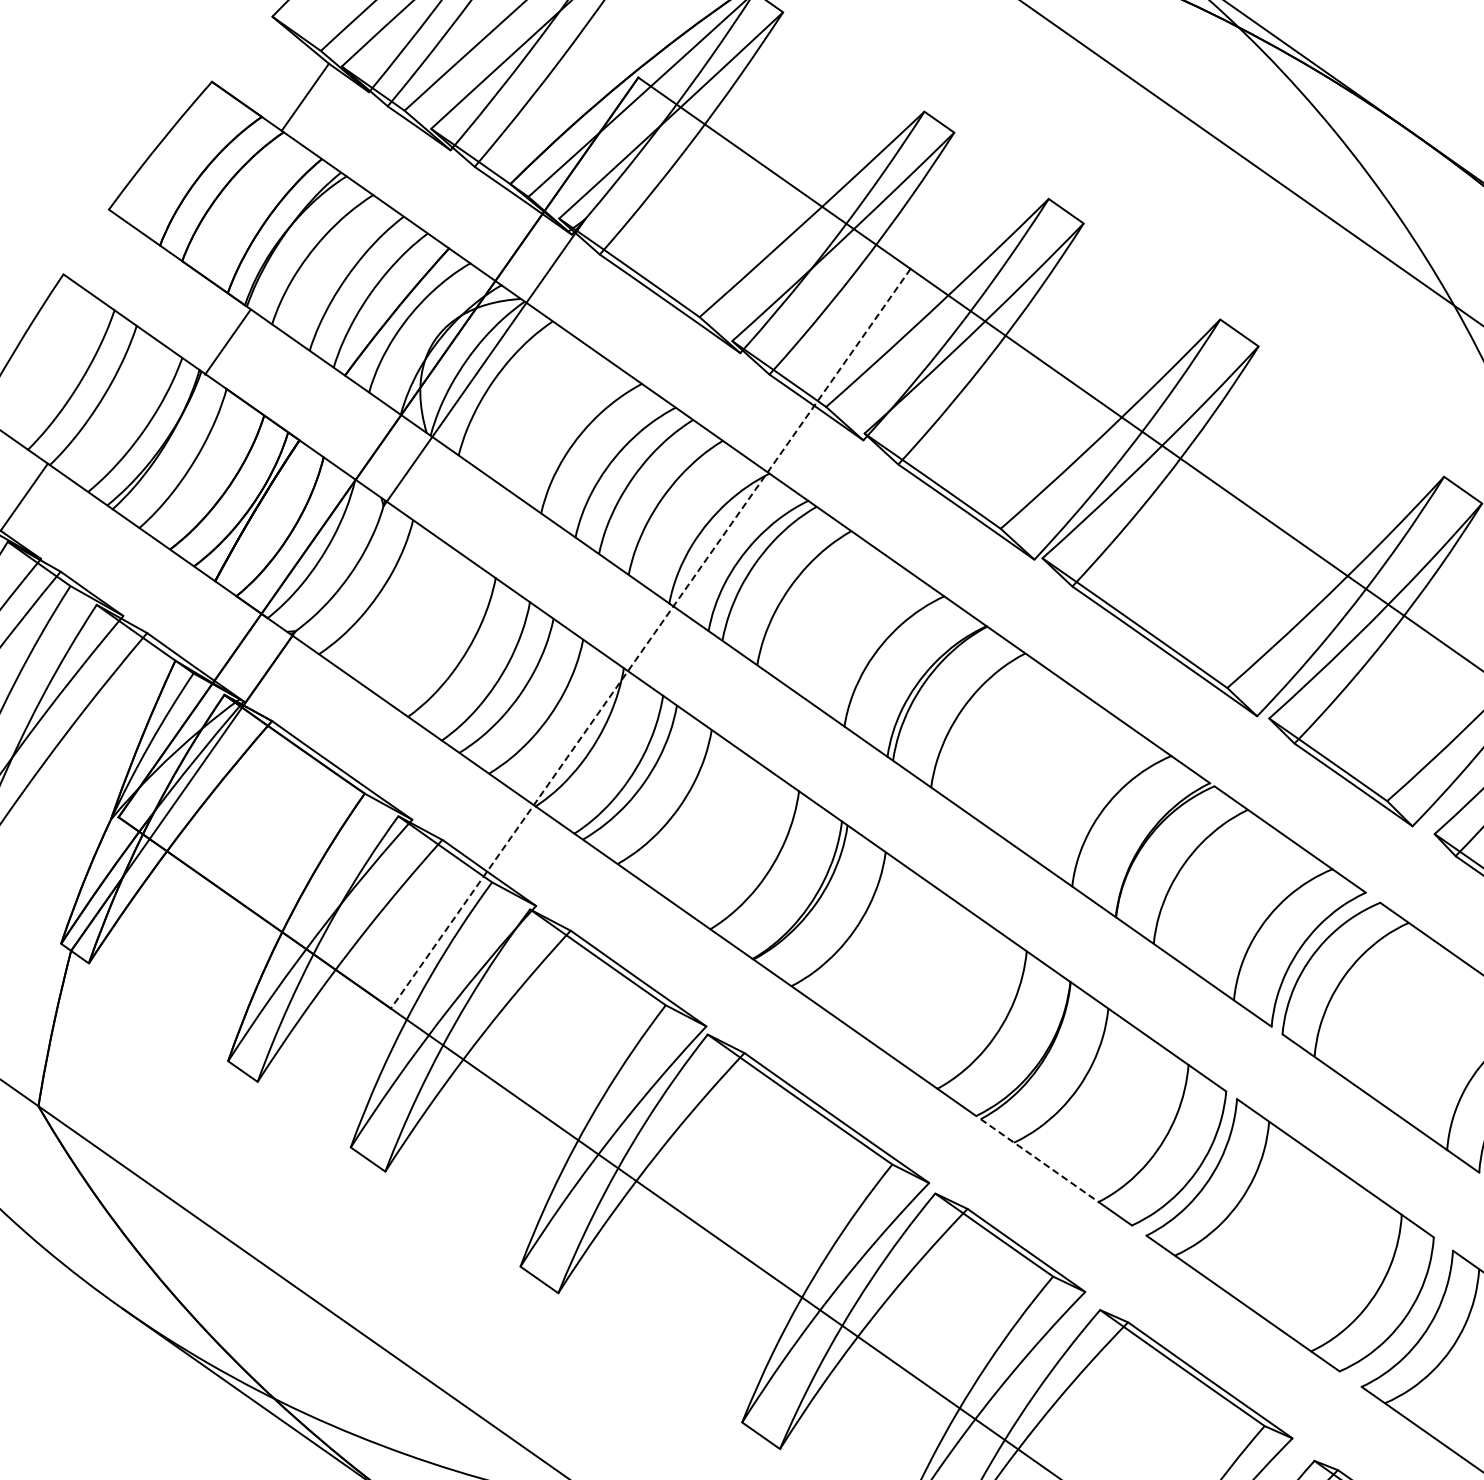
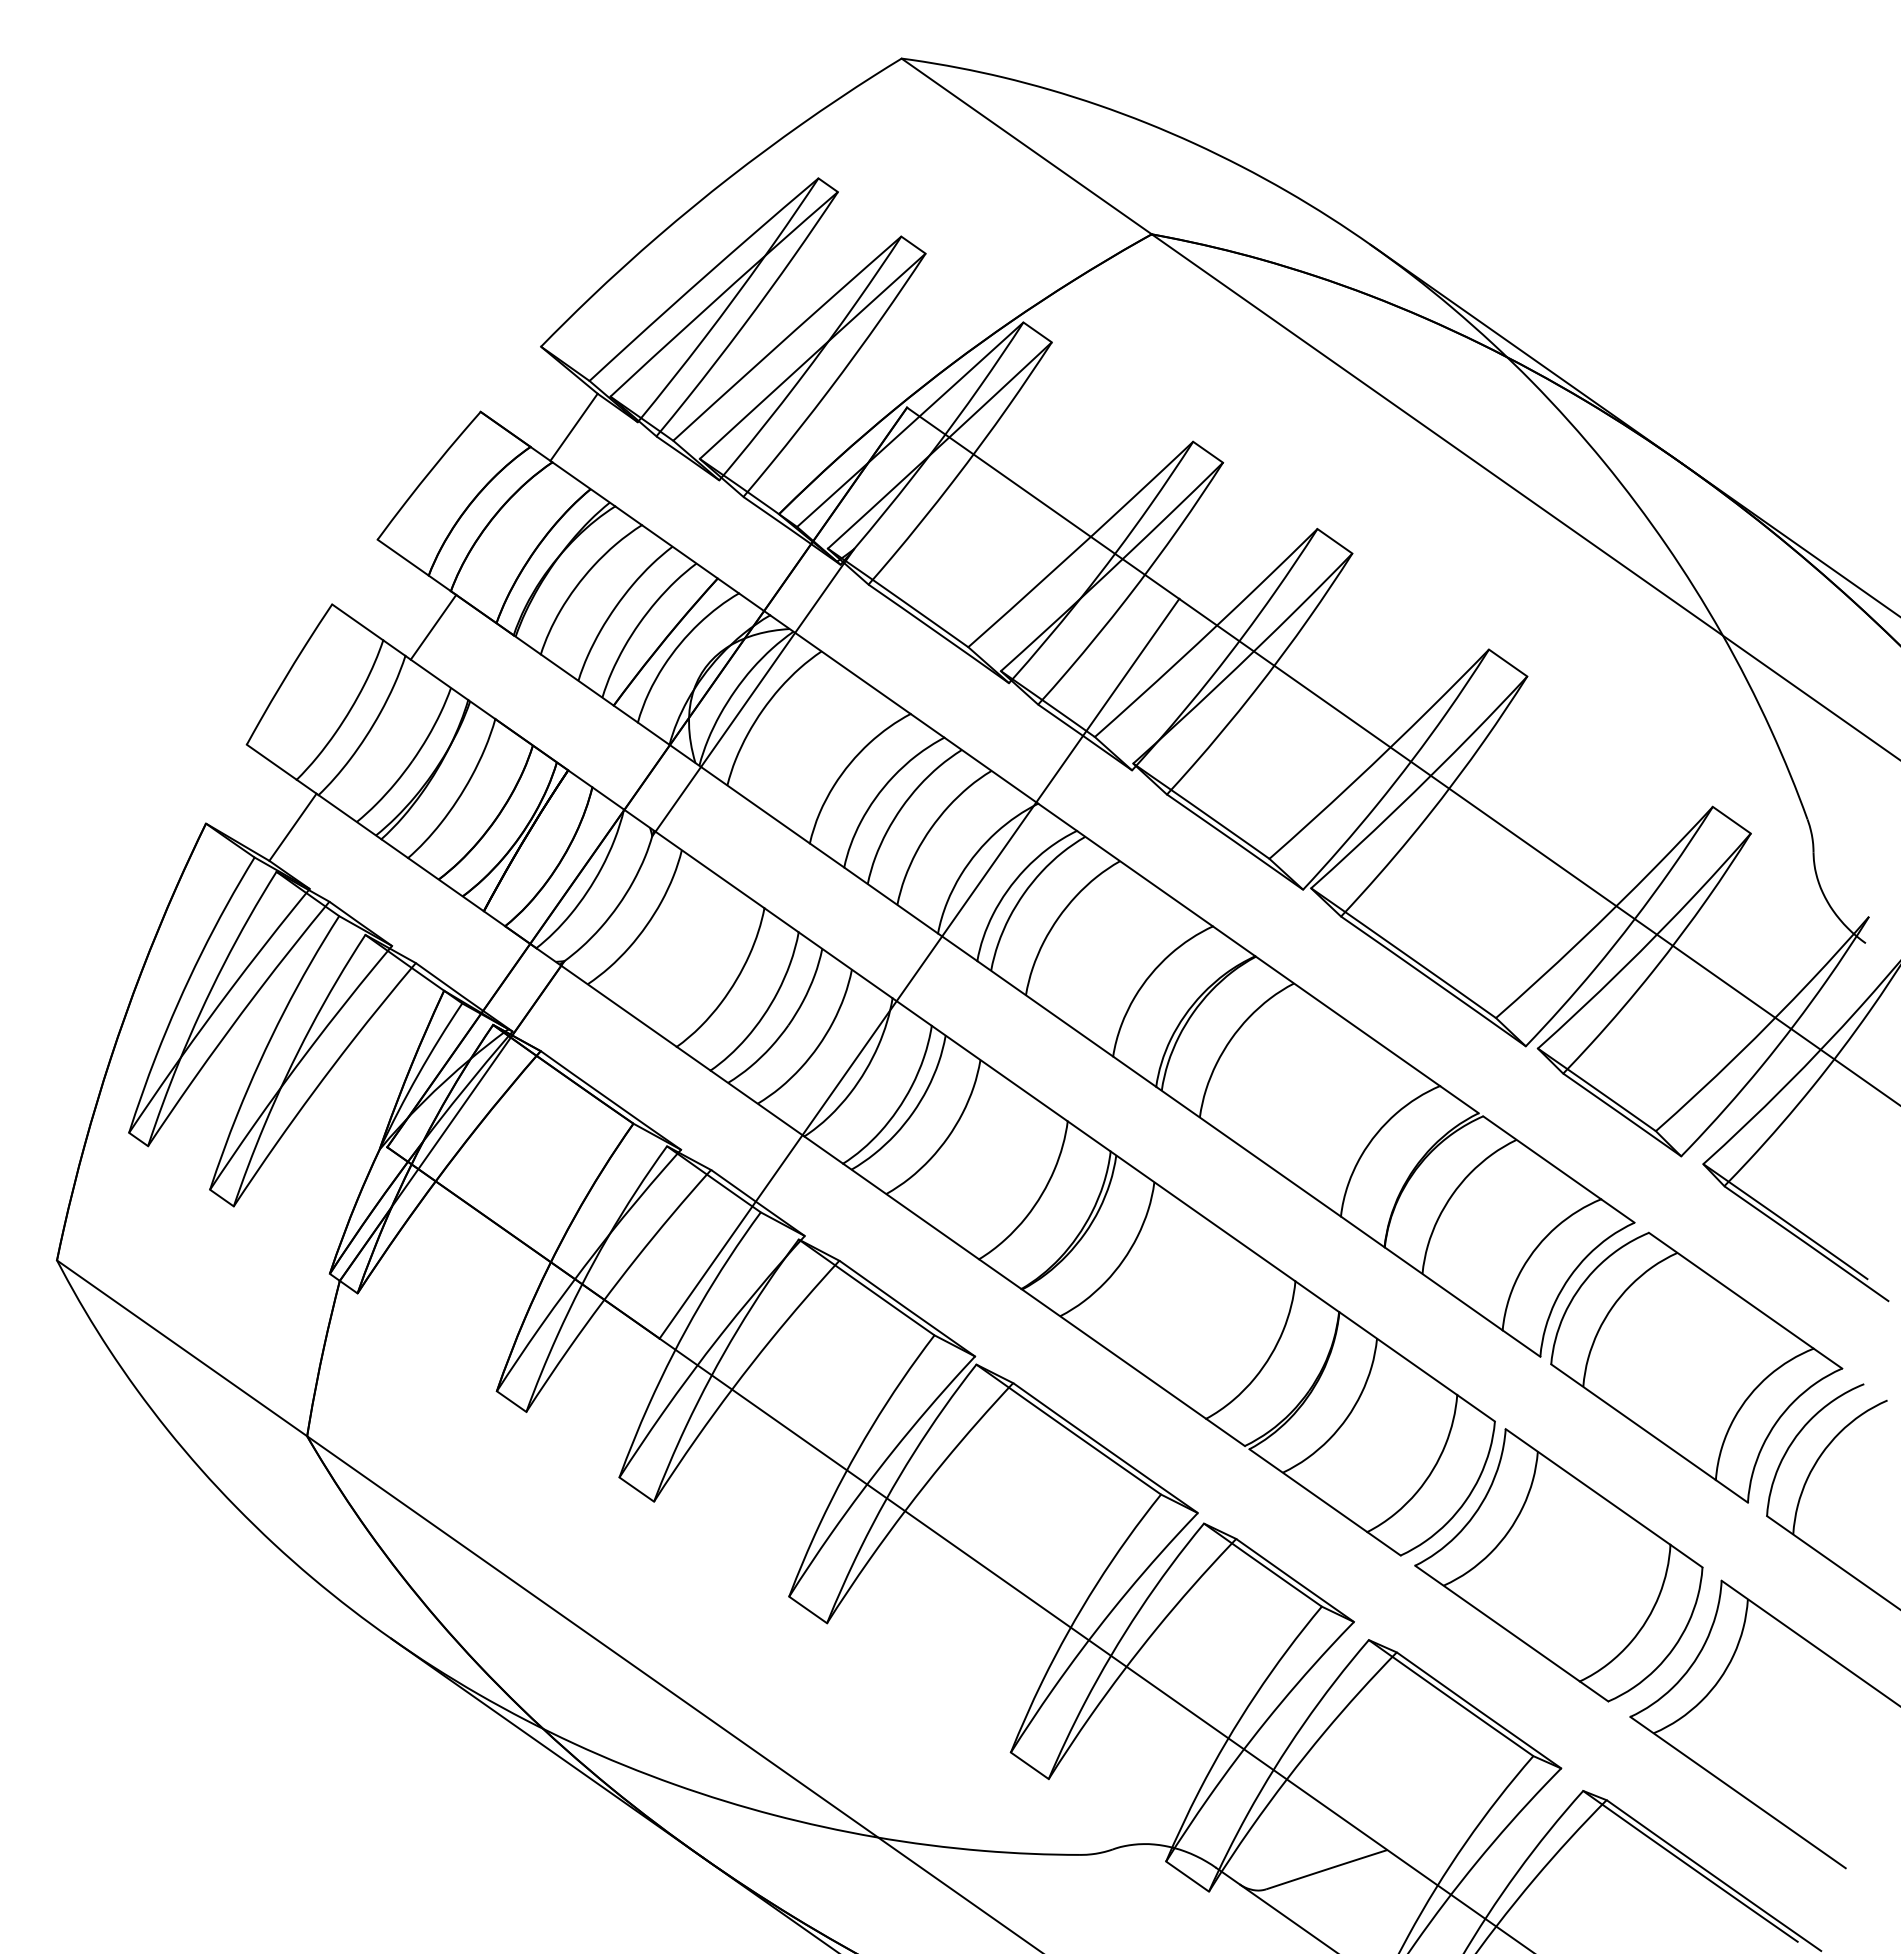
line: (227, 341) -> (433, 626), moved
line: (650, 638) -> (919, 968), dashed -> solid
line: (1039, 1160) -> (1308, 1490), dashed -> solid

